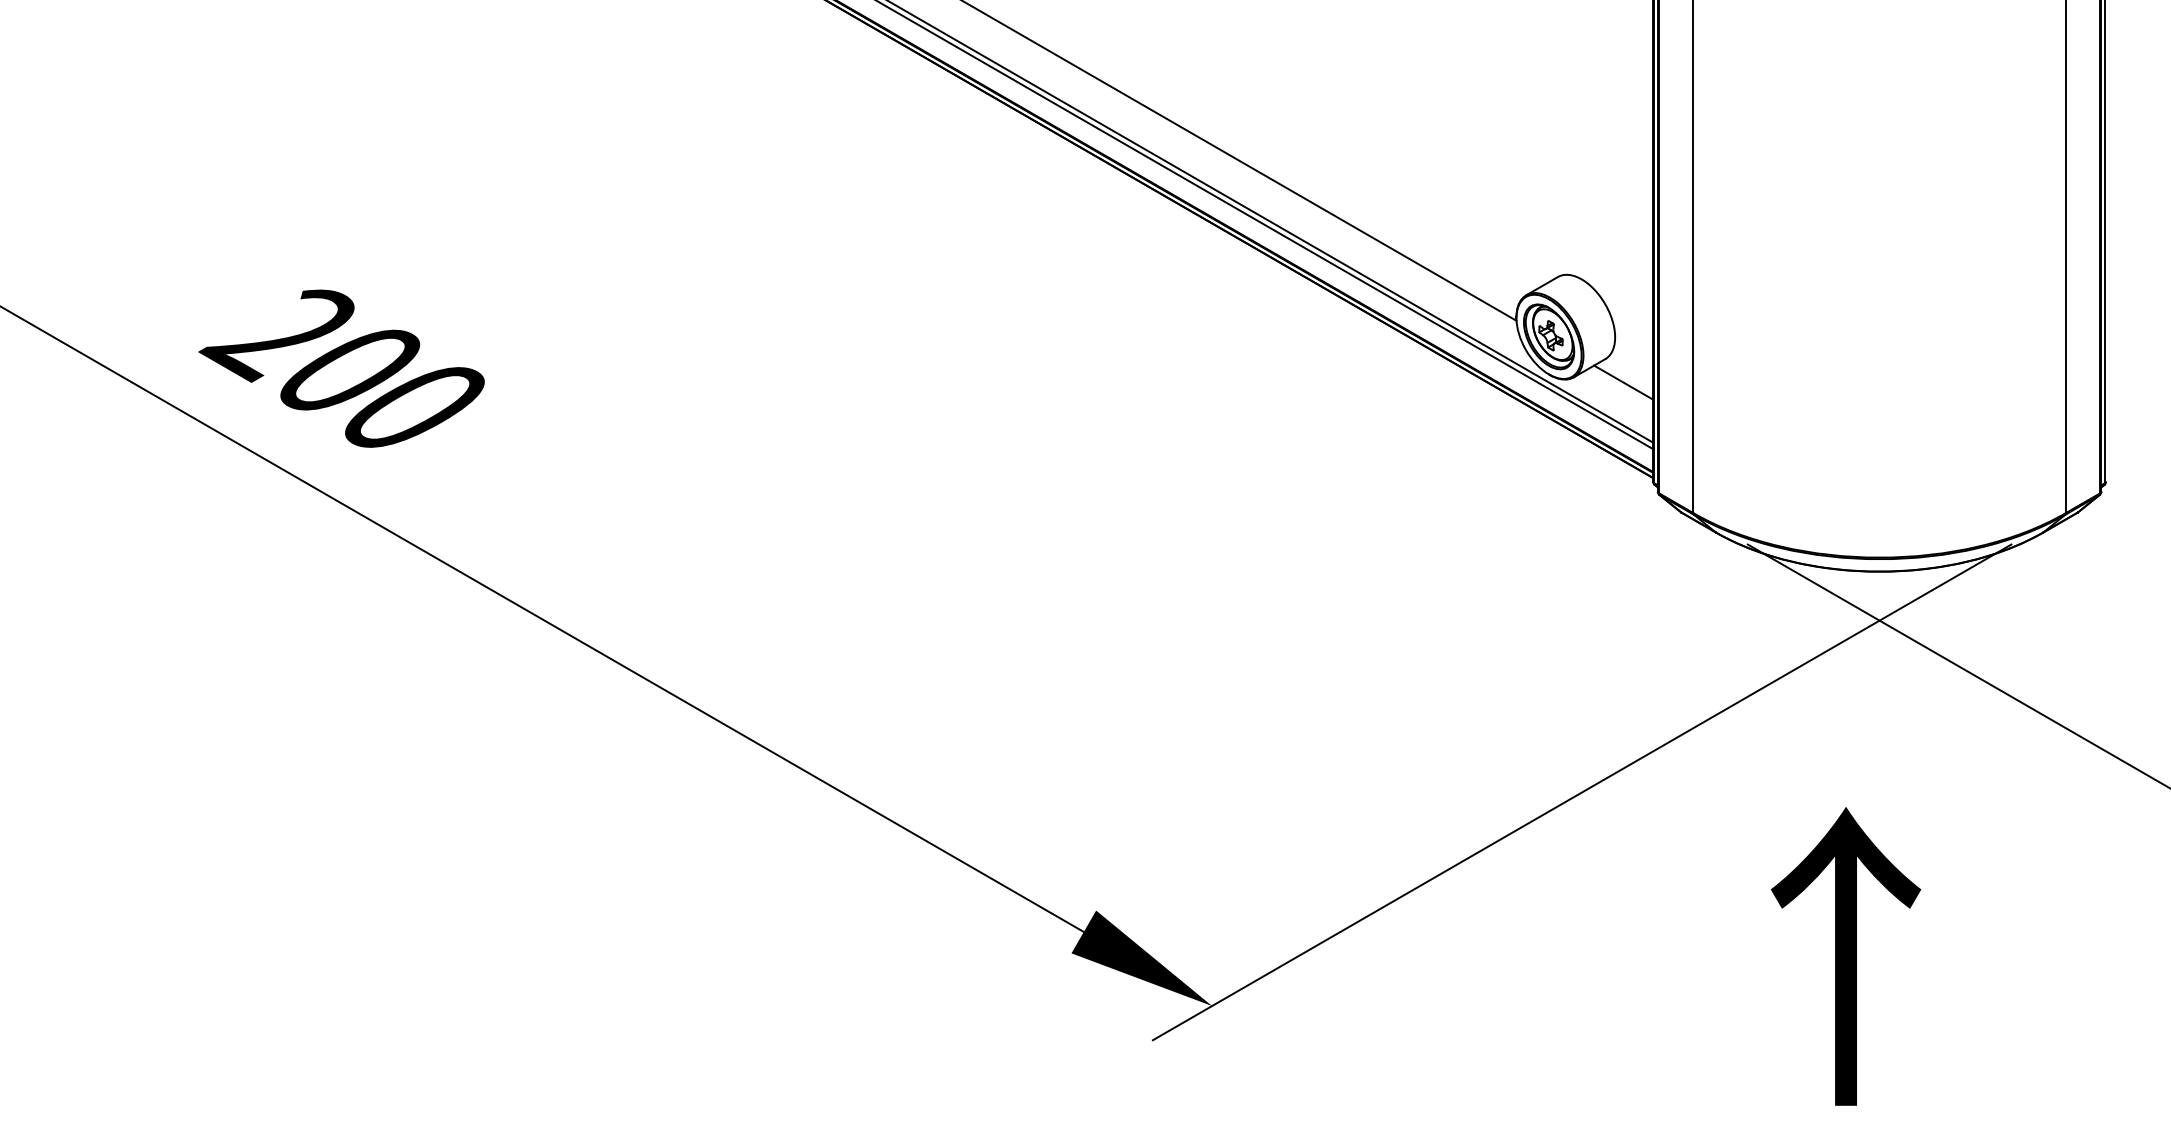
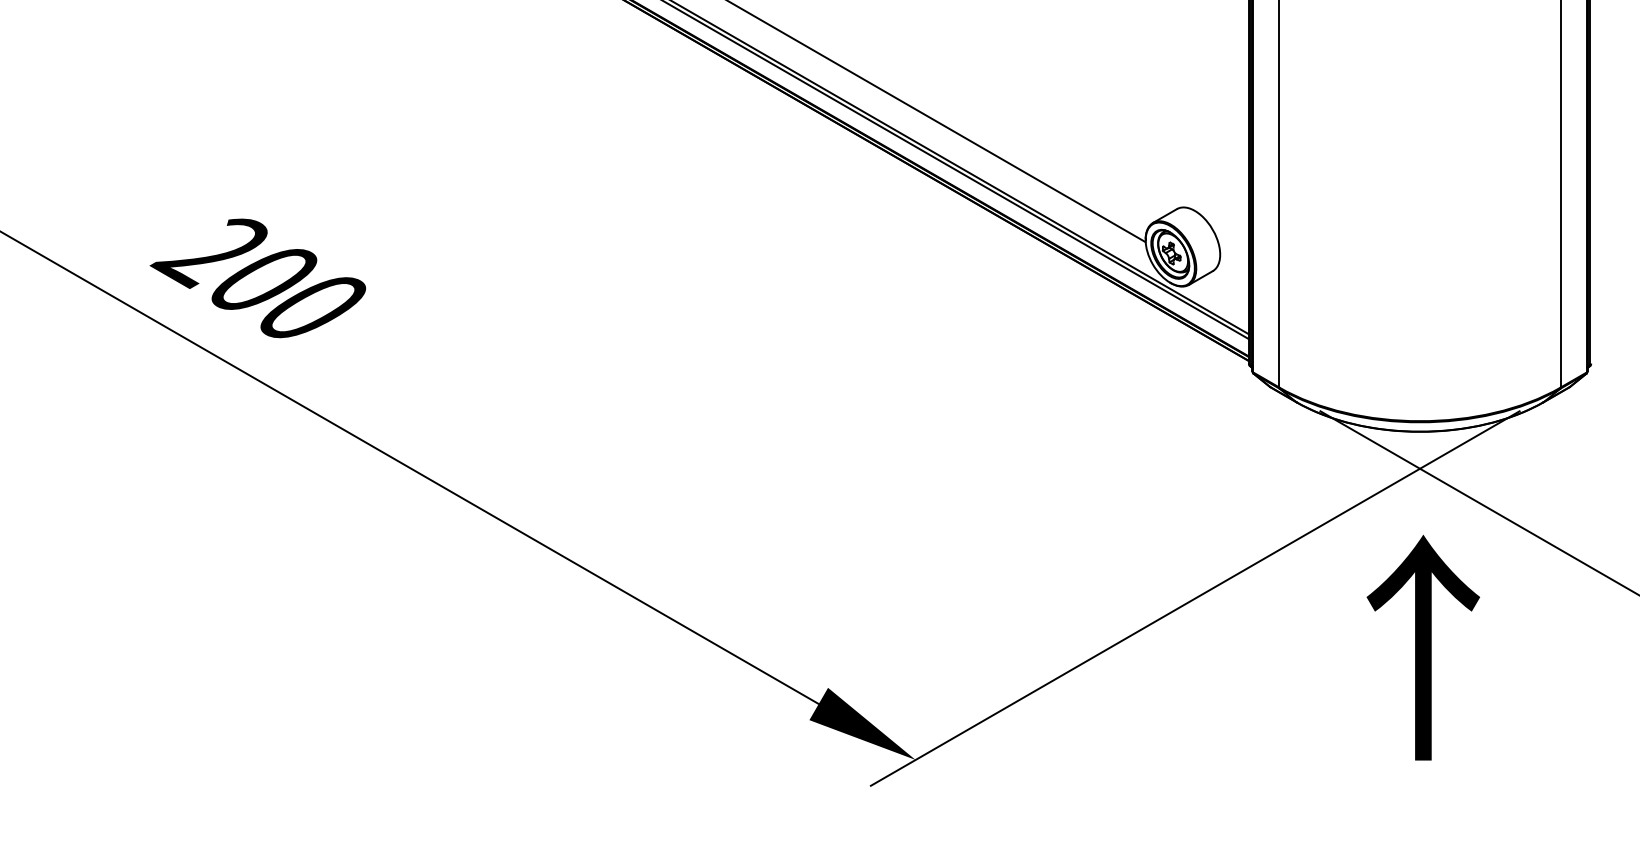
line: (1623, 382) -> (1226, 288), removed
text: (1846, 956) -> (1423, 647), moved

